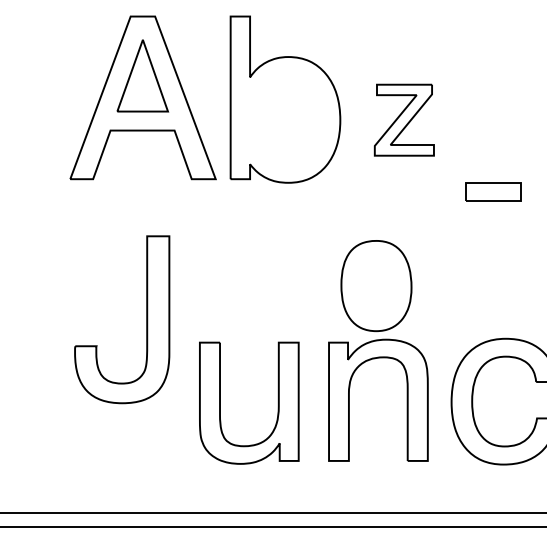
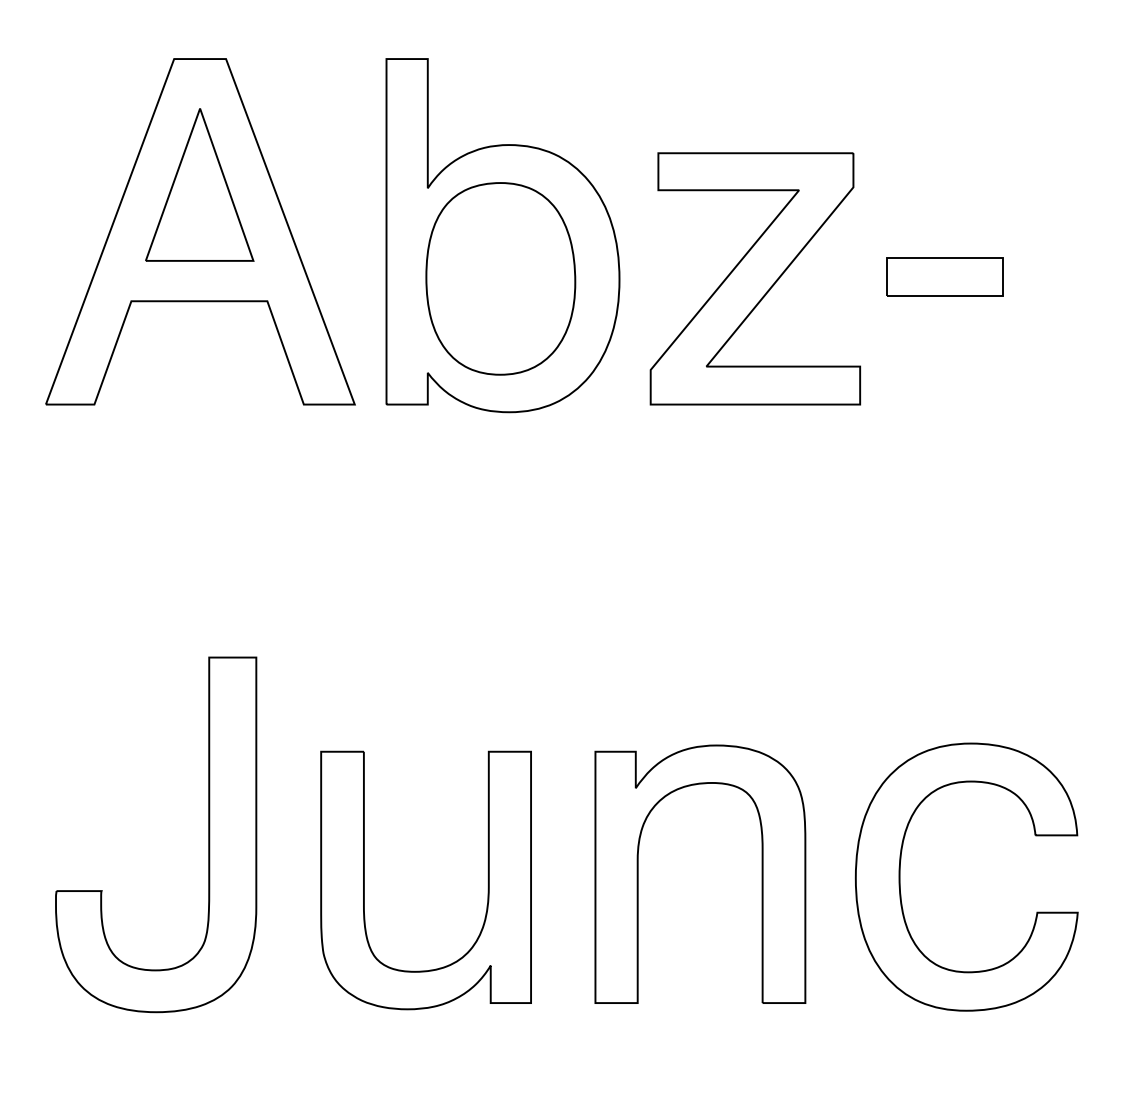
part: (404, 120) -> (755, 279), size x1.67
part: (493, 191) -> (944, 275), moved
part: (376, 286) -> (500, 279), moved
part: (146, 319) -> (207, 834), moved

